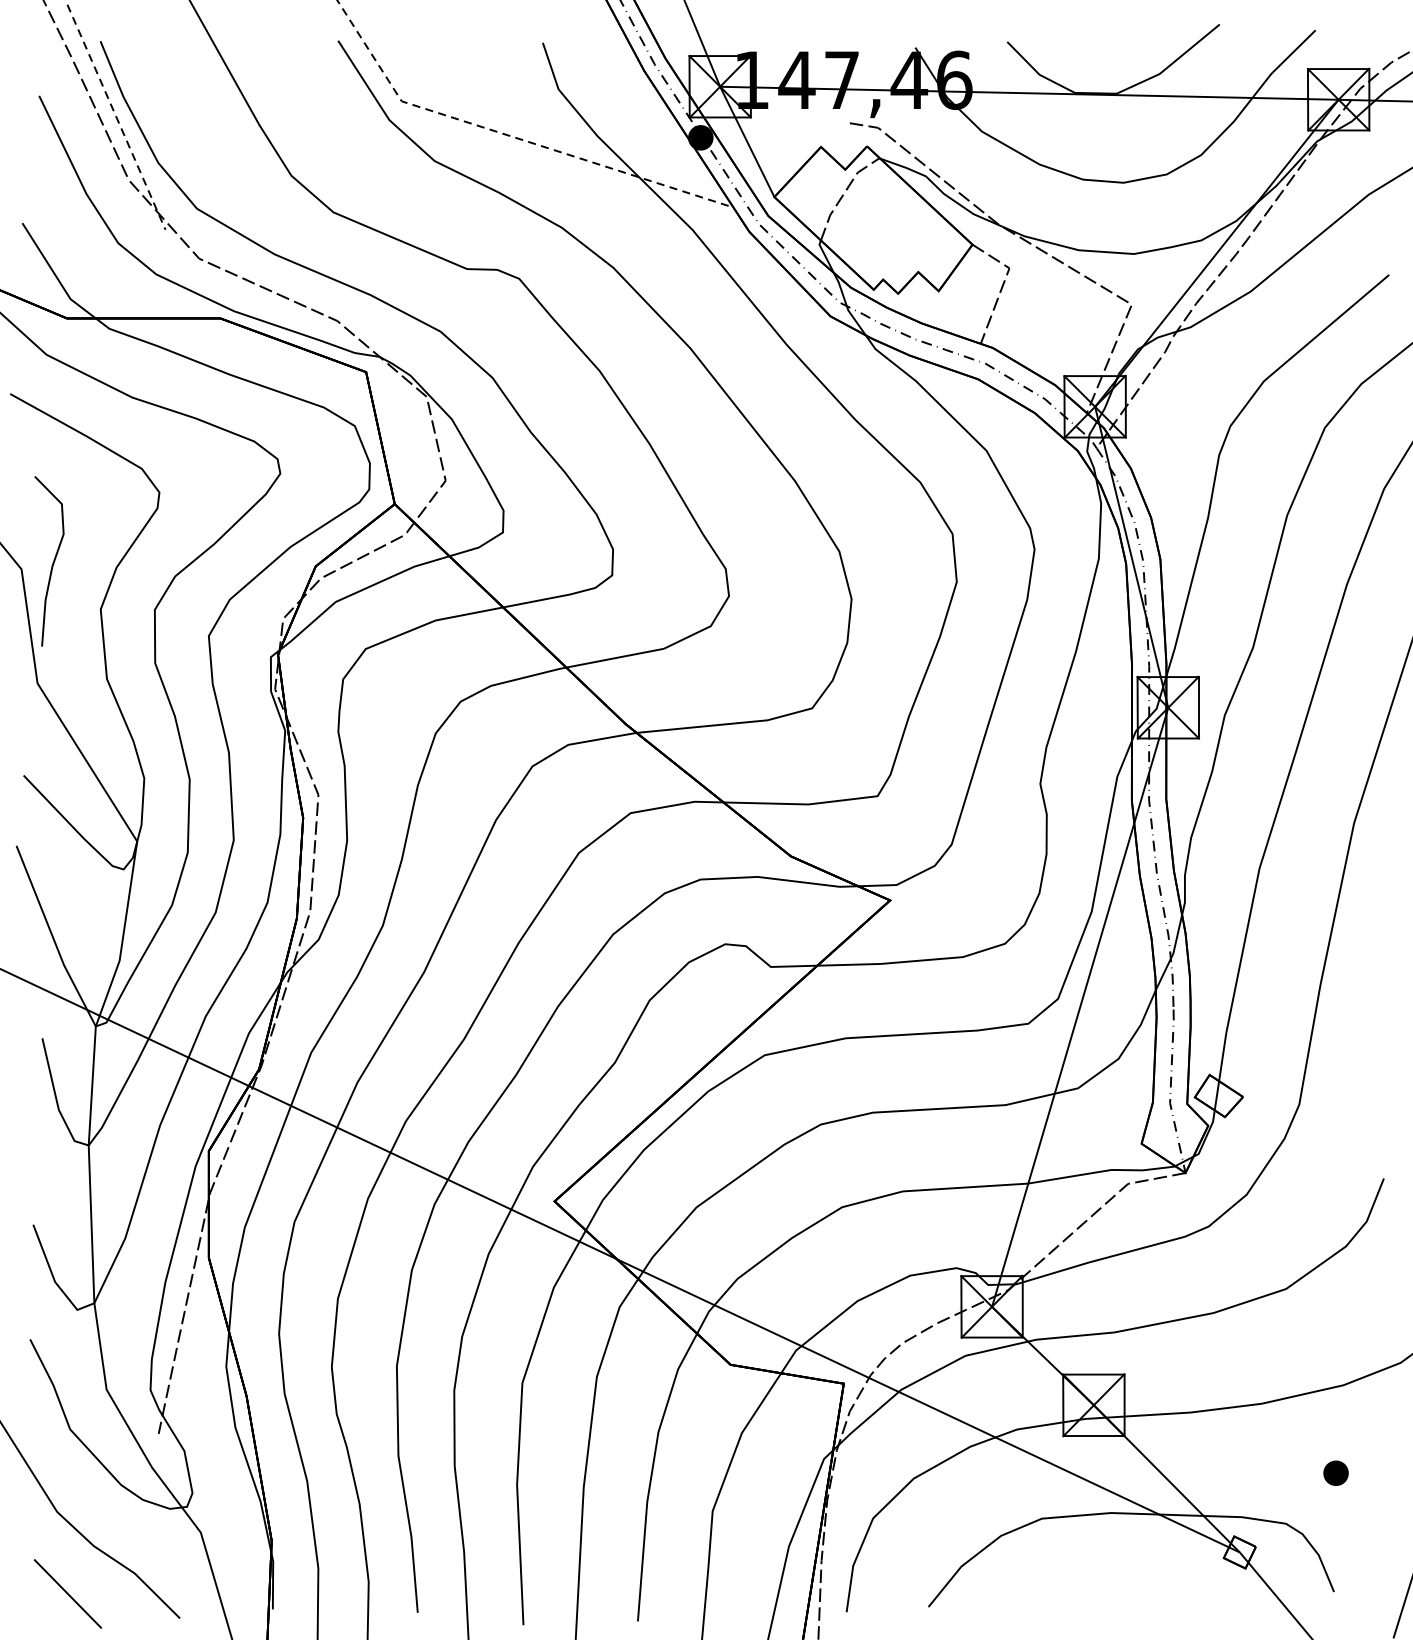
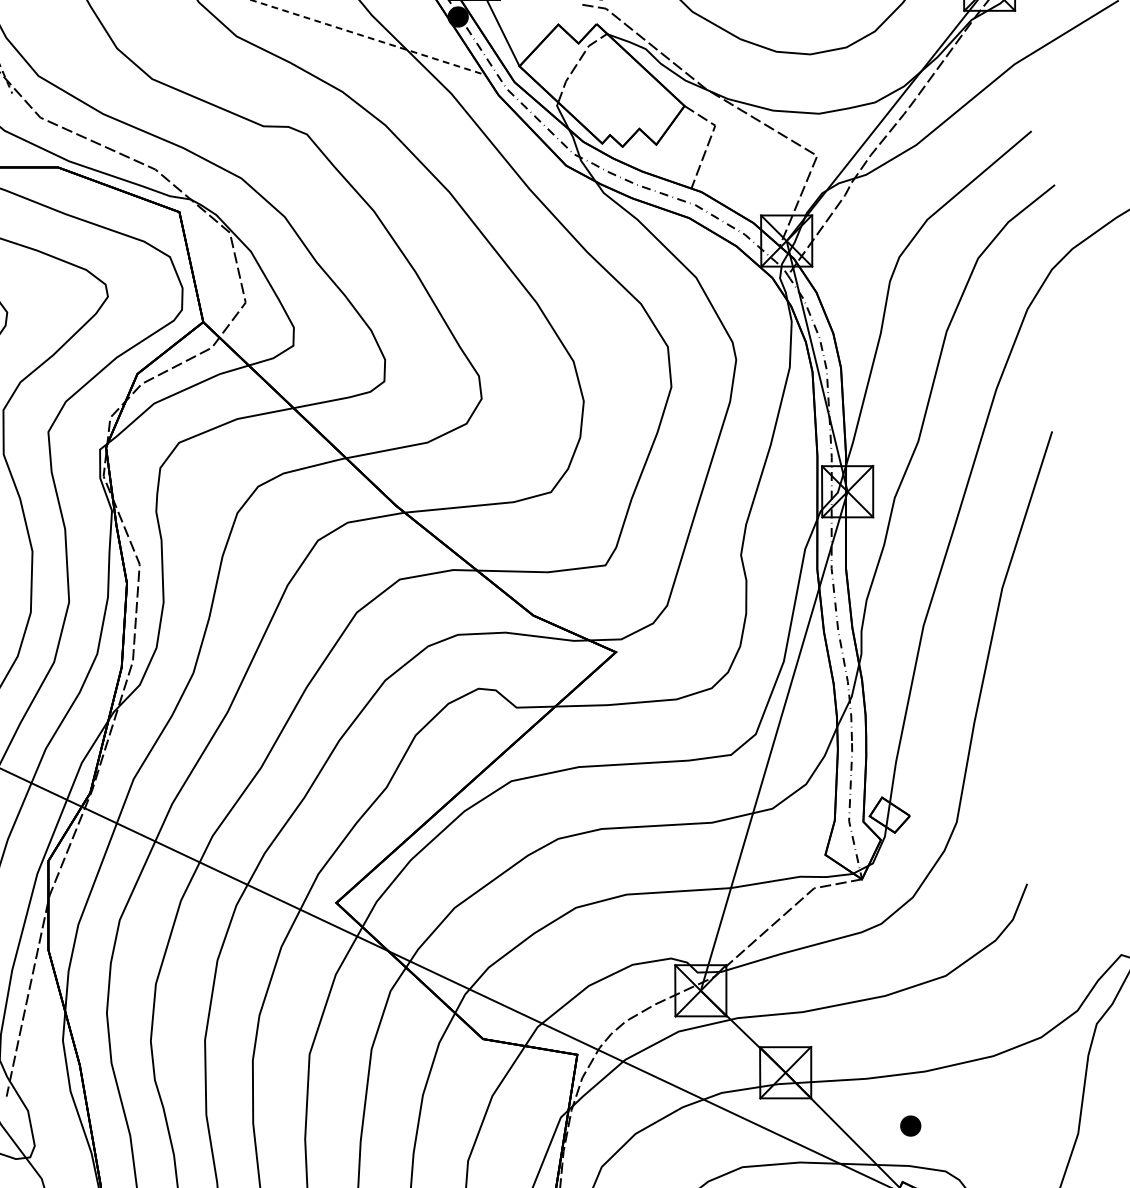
part: (1335, 1472) -> (910, 1125), moved

